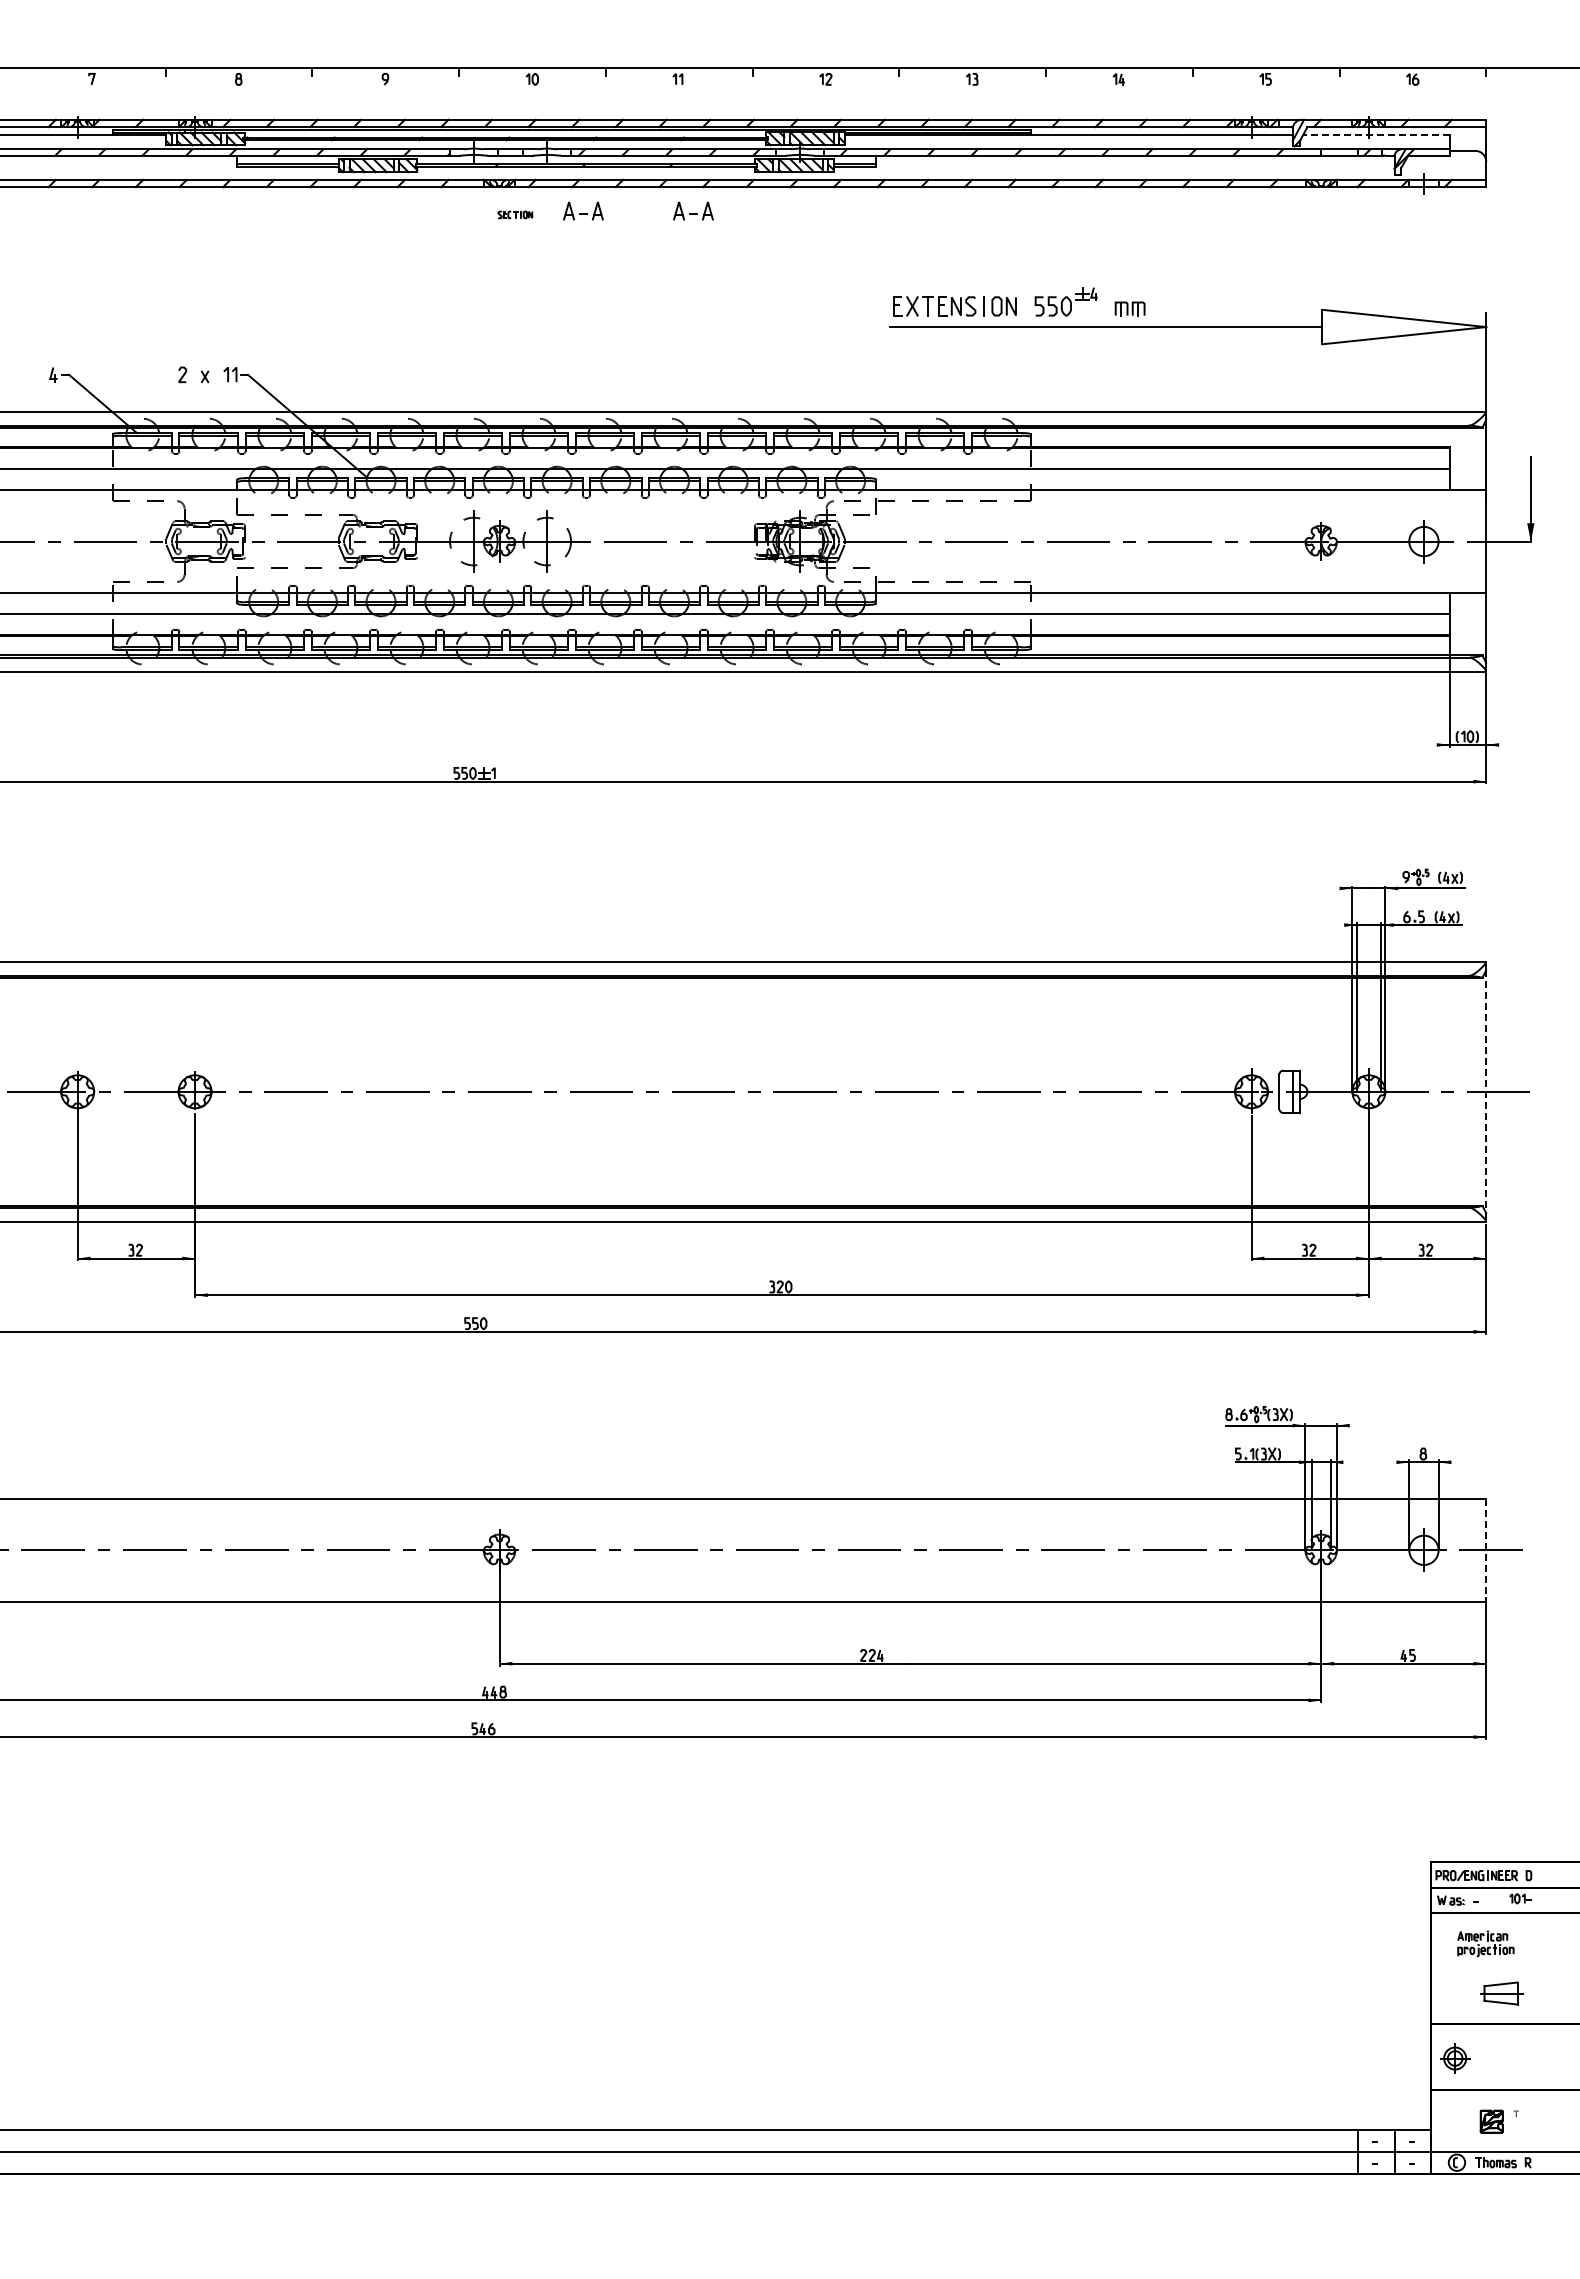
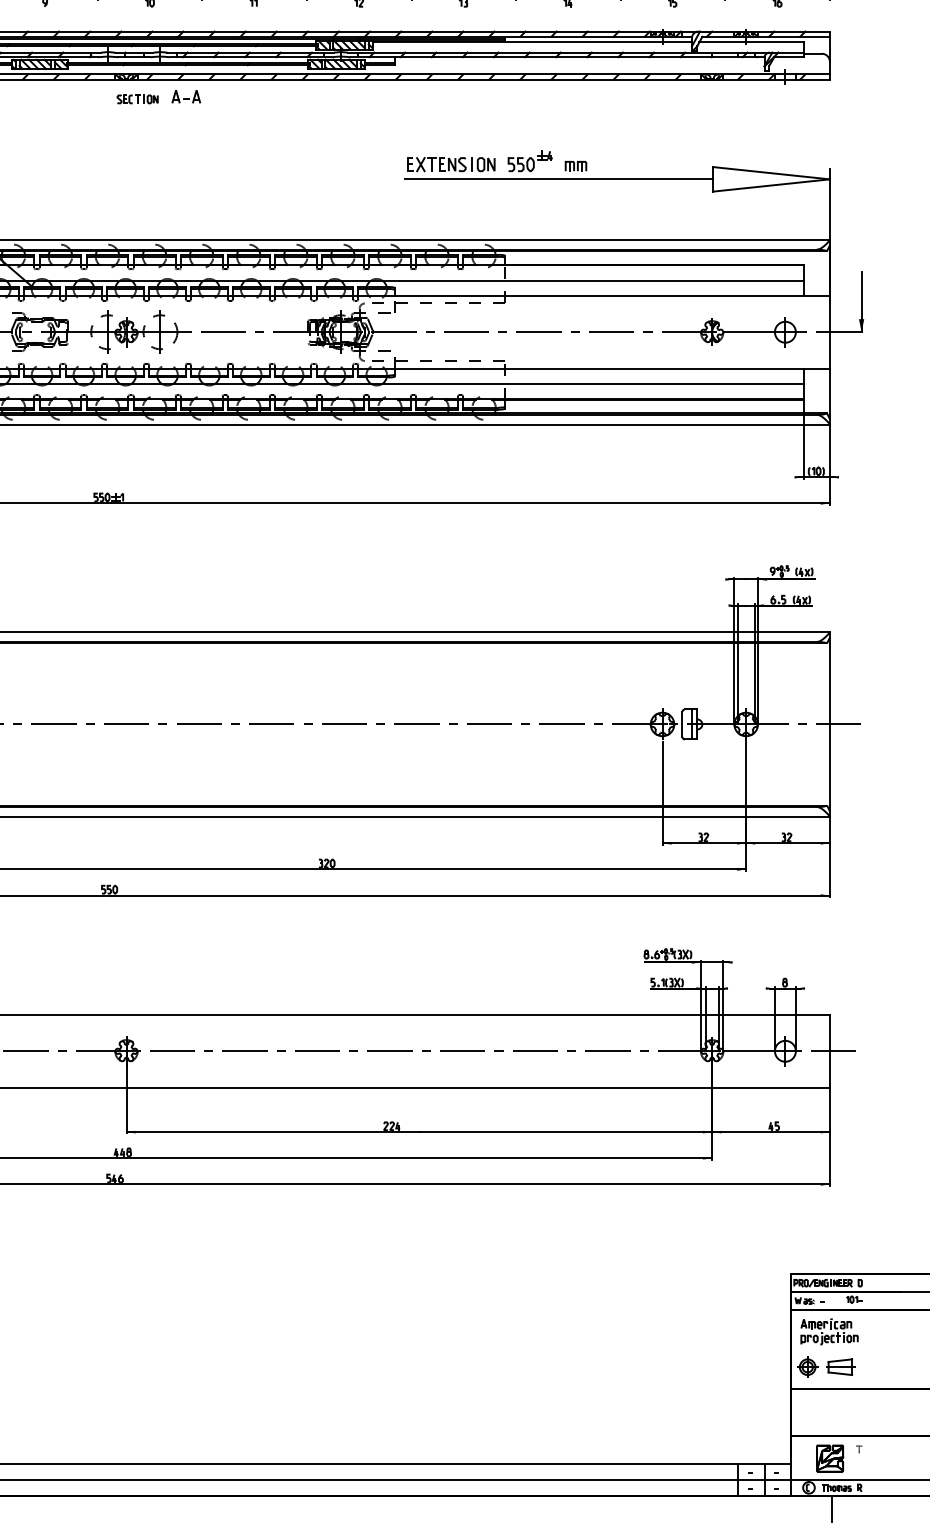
line: (1375, 134) -> (750, 42), dashed -> solid
part: (693, 210) -> (264, 96), removed
part: (515, 214) -> (137, 99), size x1.67
line: (1486, 1091) -> (830, 724), dashed -> solid
line: (1486, 1550) -> (830, 1051), dashed -> solid
part: (1485, 1943) -> (829, 1331), size x1.43
part: (1455, 2058) -> (807, 1367), moved
part: (1499, 2121) -> (839, 1458), size x1.67
line: (1489, 2191) -> (832, 1508), added

